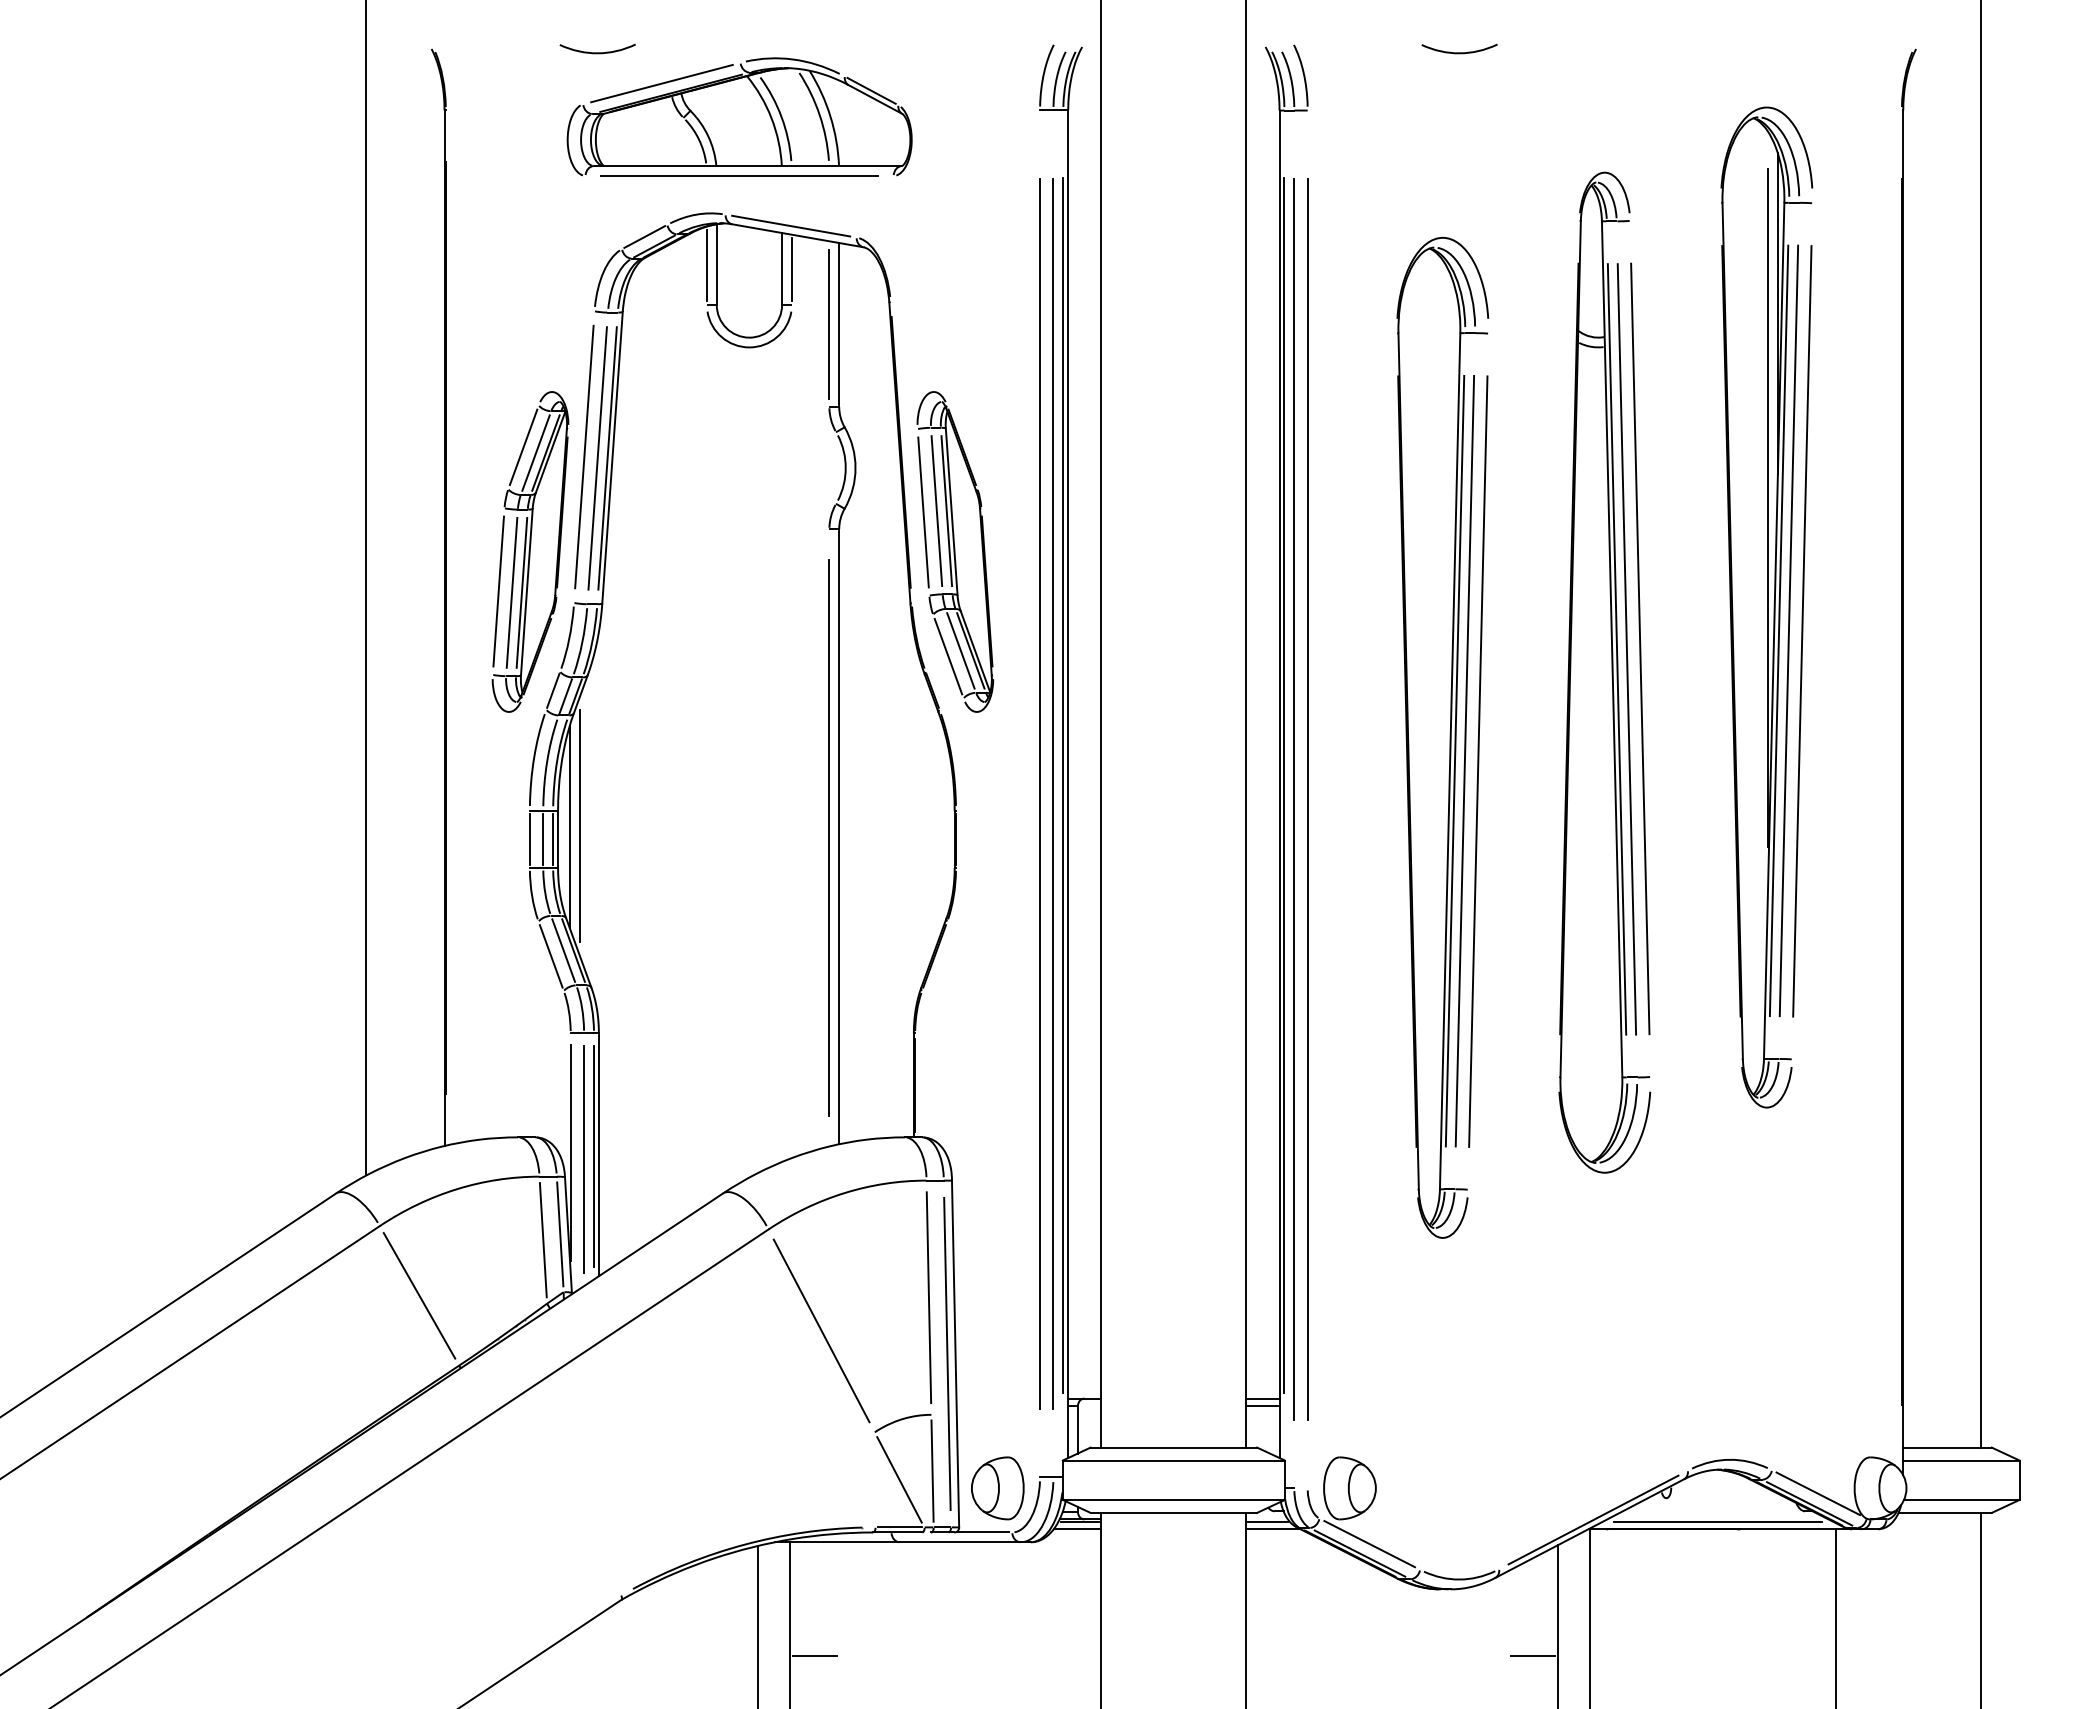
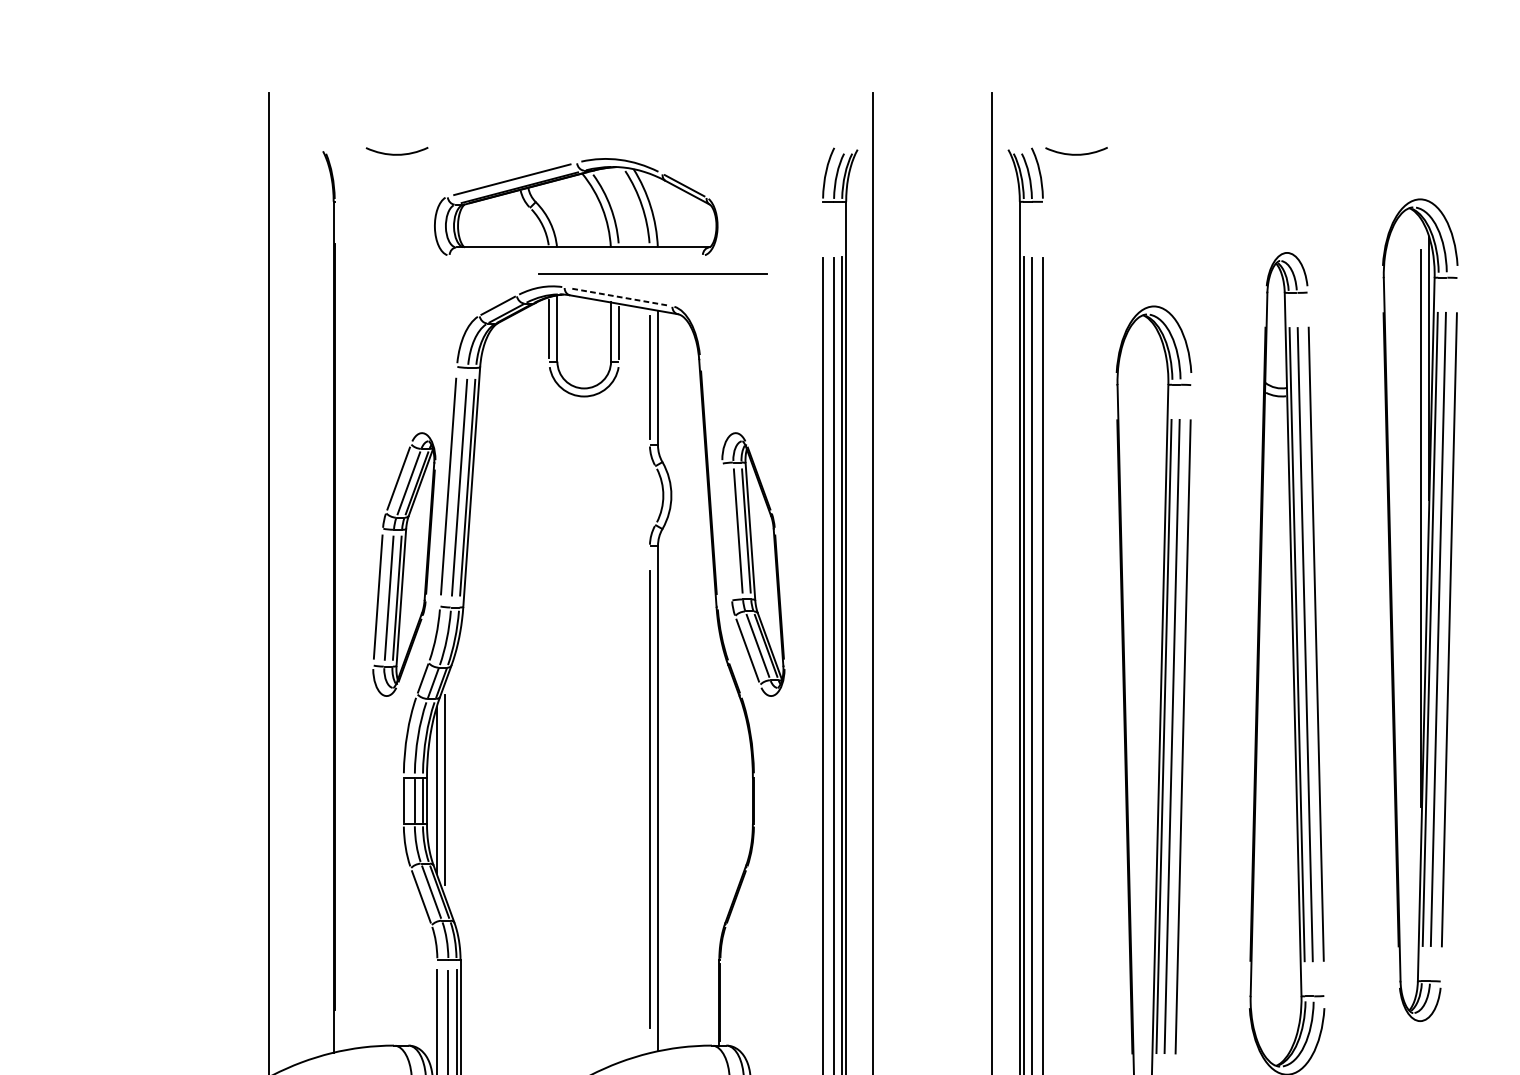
curve: (597, 52) -> (396, 154), moved
curve: (1459, 52) -> (1076, 154), moved
line: (739, 175) -> (652, 273), moved
line: (791, 226) -> (618, 297), solid -> dashed
line: (923, 512) -> (727, 532), removed

